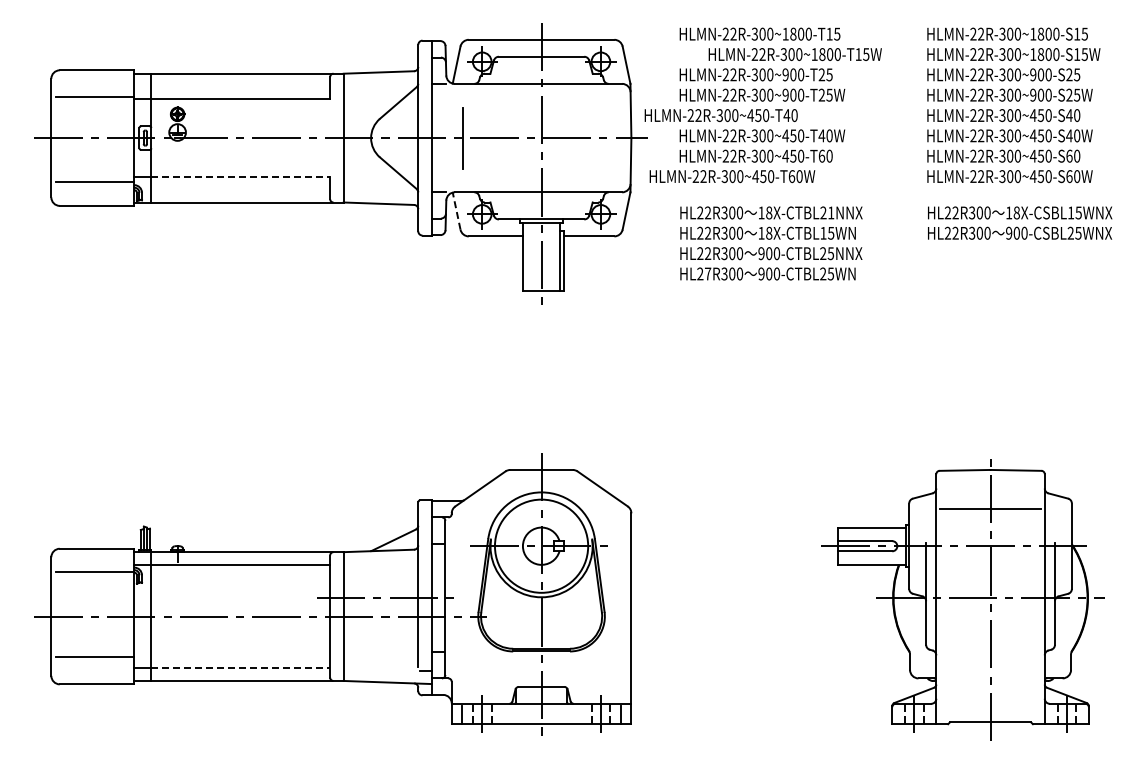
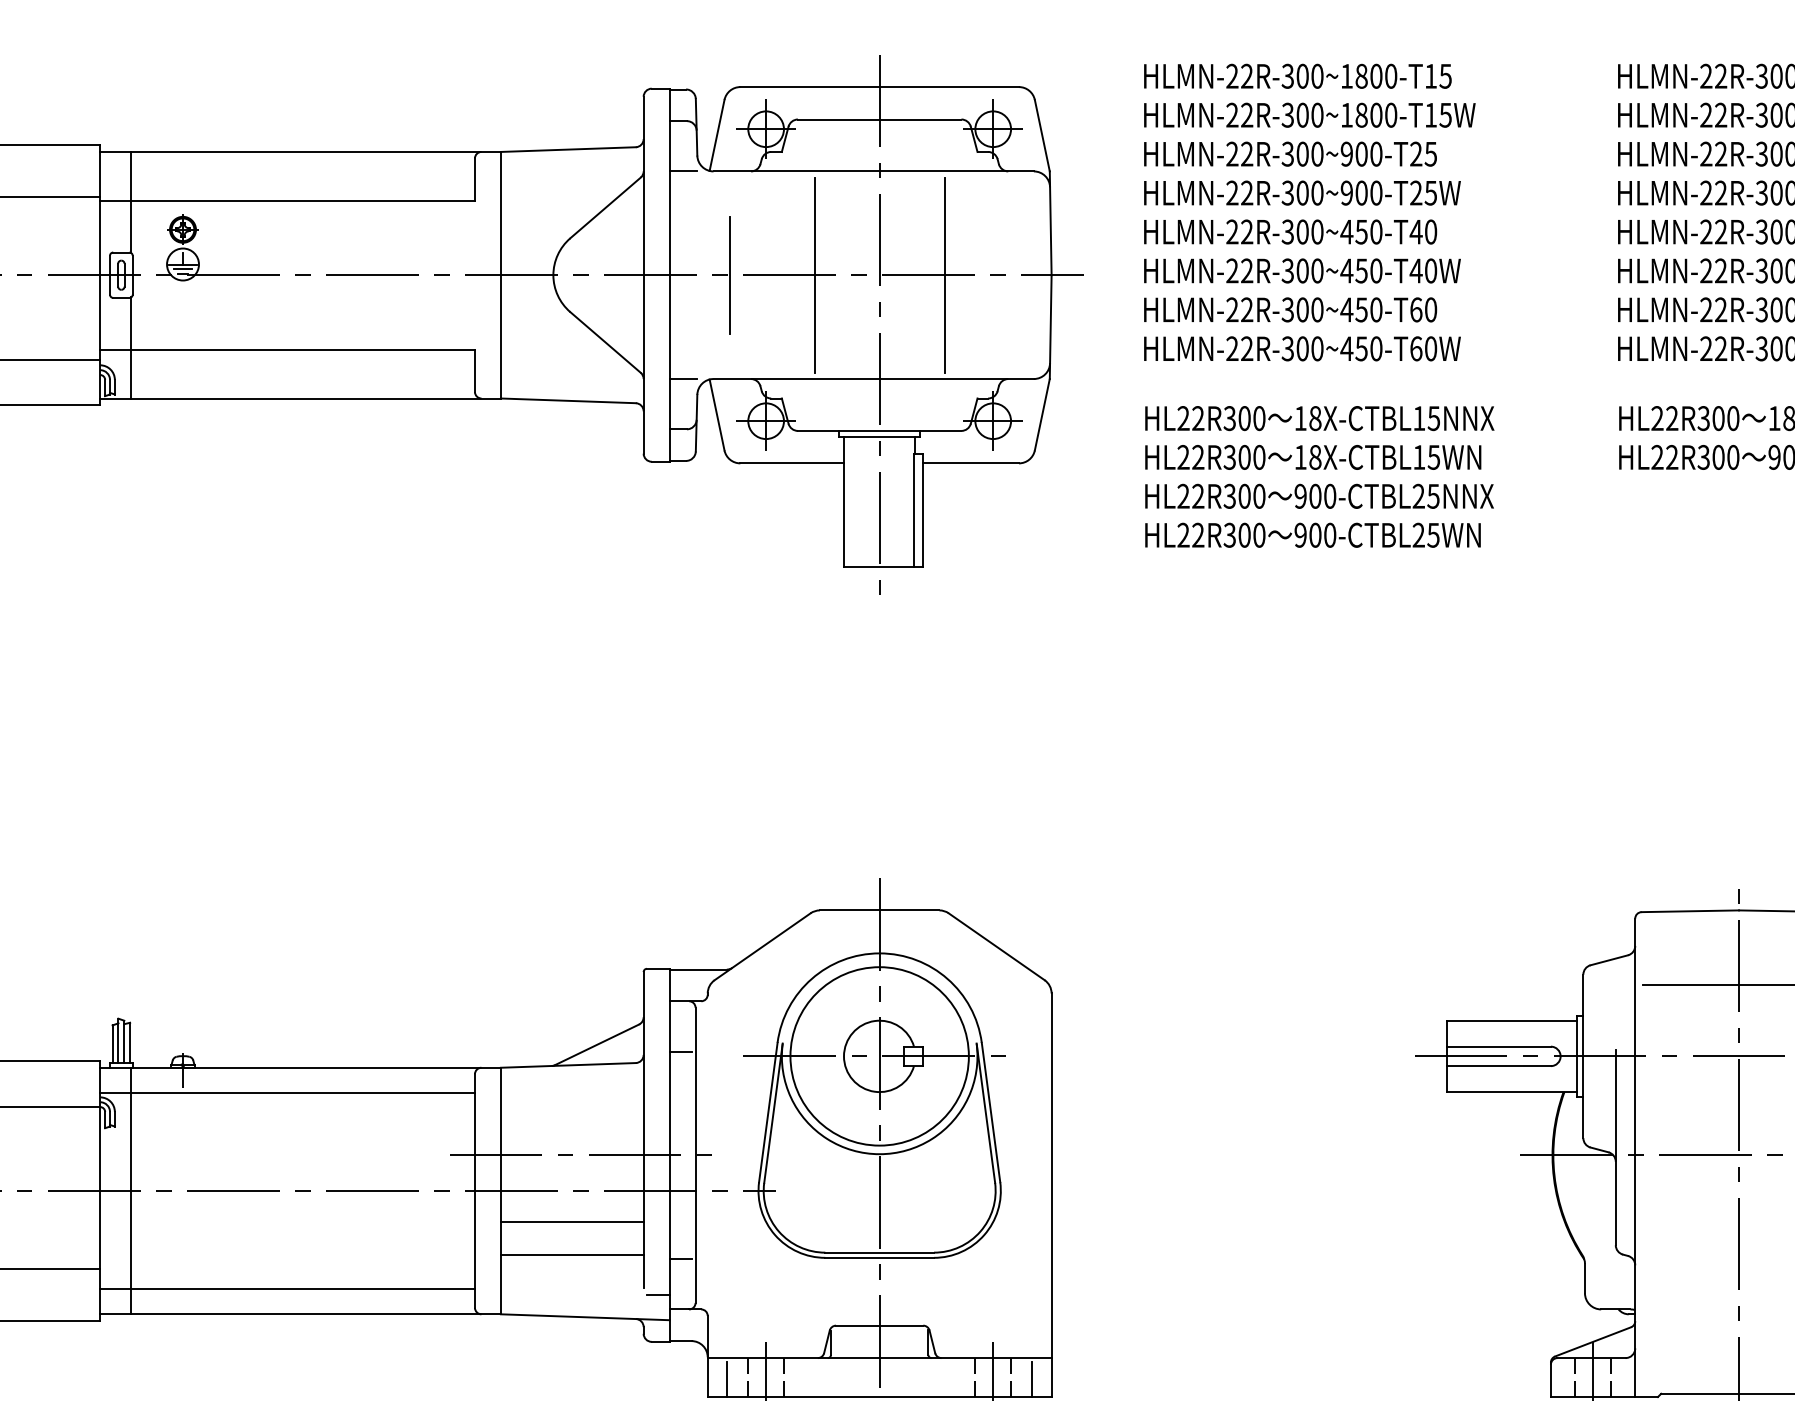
text: (794, 54) -> (1308, 115), moved
text: (720, 115) -> (1289, 231), moved
line: (507, 137) -> (814, 274), added
line: (575, 137) -> (944, 274), added
text: (732, 176) -> (1302, 348), moved
line: (240, 177) -> (303, 350), dashed -> solid
line: (456, 211) -> (716, 415), dashed -> solid
text: (827, 212) -> (1426, 417), 18X-CTBL21NNX -> 18X-CTBL15NNX
text: (708, 273) -> (1199, 534), HL27R300 -> HL22R300
line: (380, 632) -> (571, 1221), added
line: (380, 649) -> (571, 1254), added
line: (240, 667) -> (303, 1288), dashed -> solid

